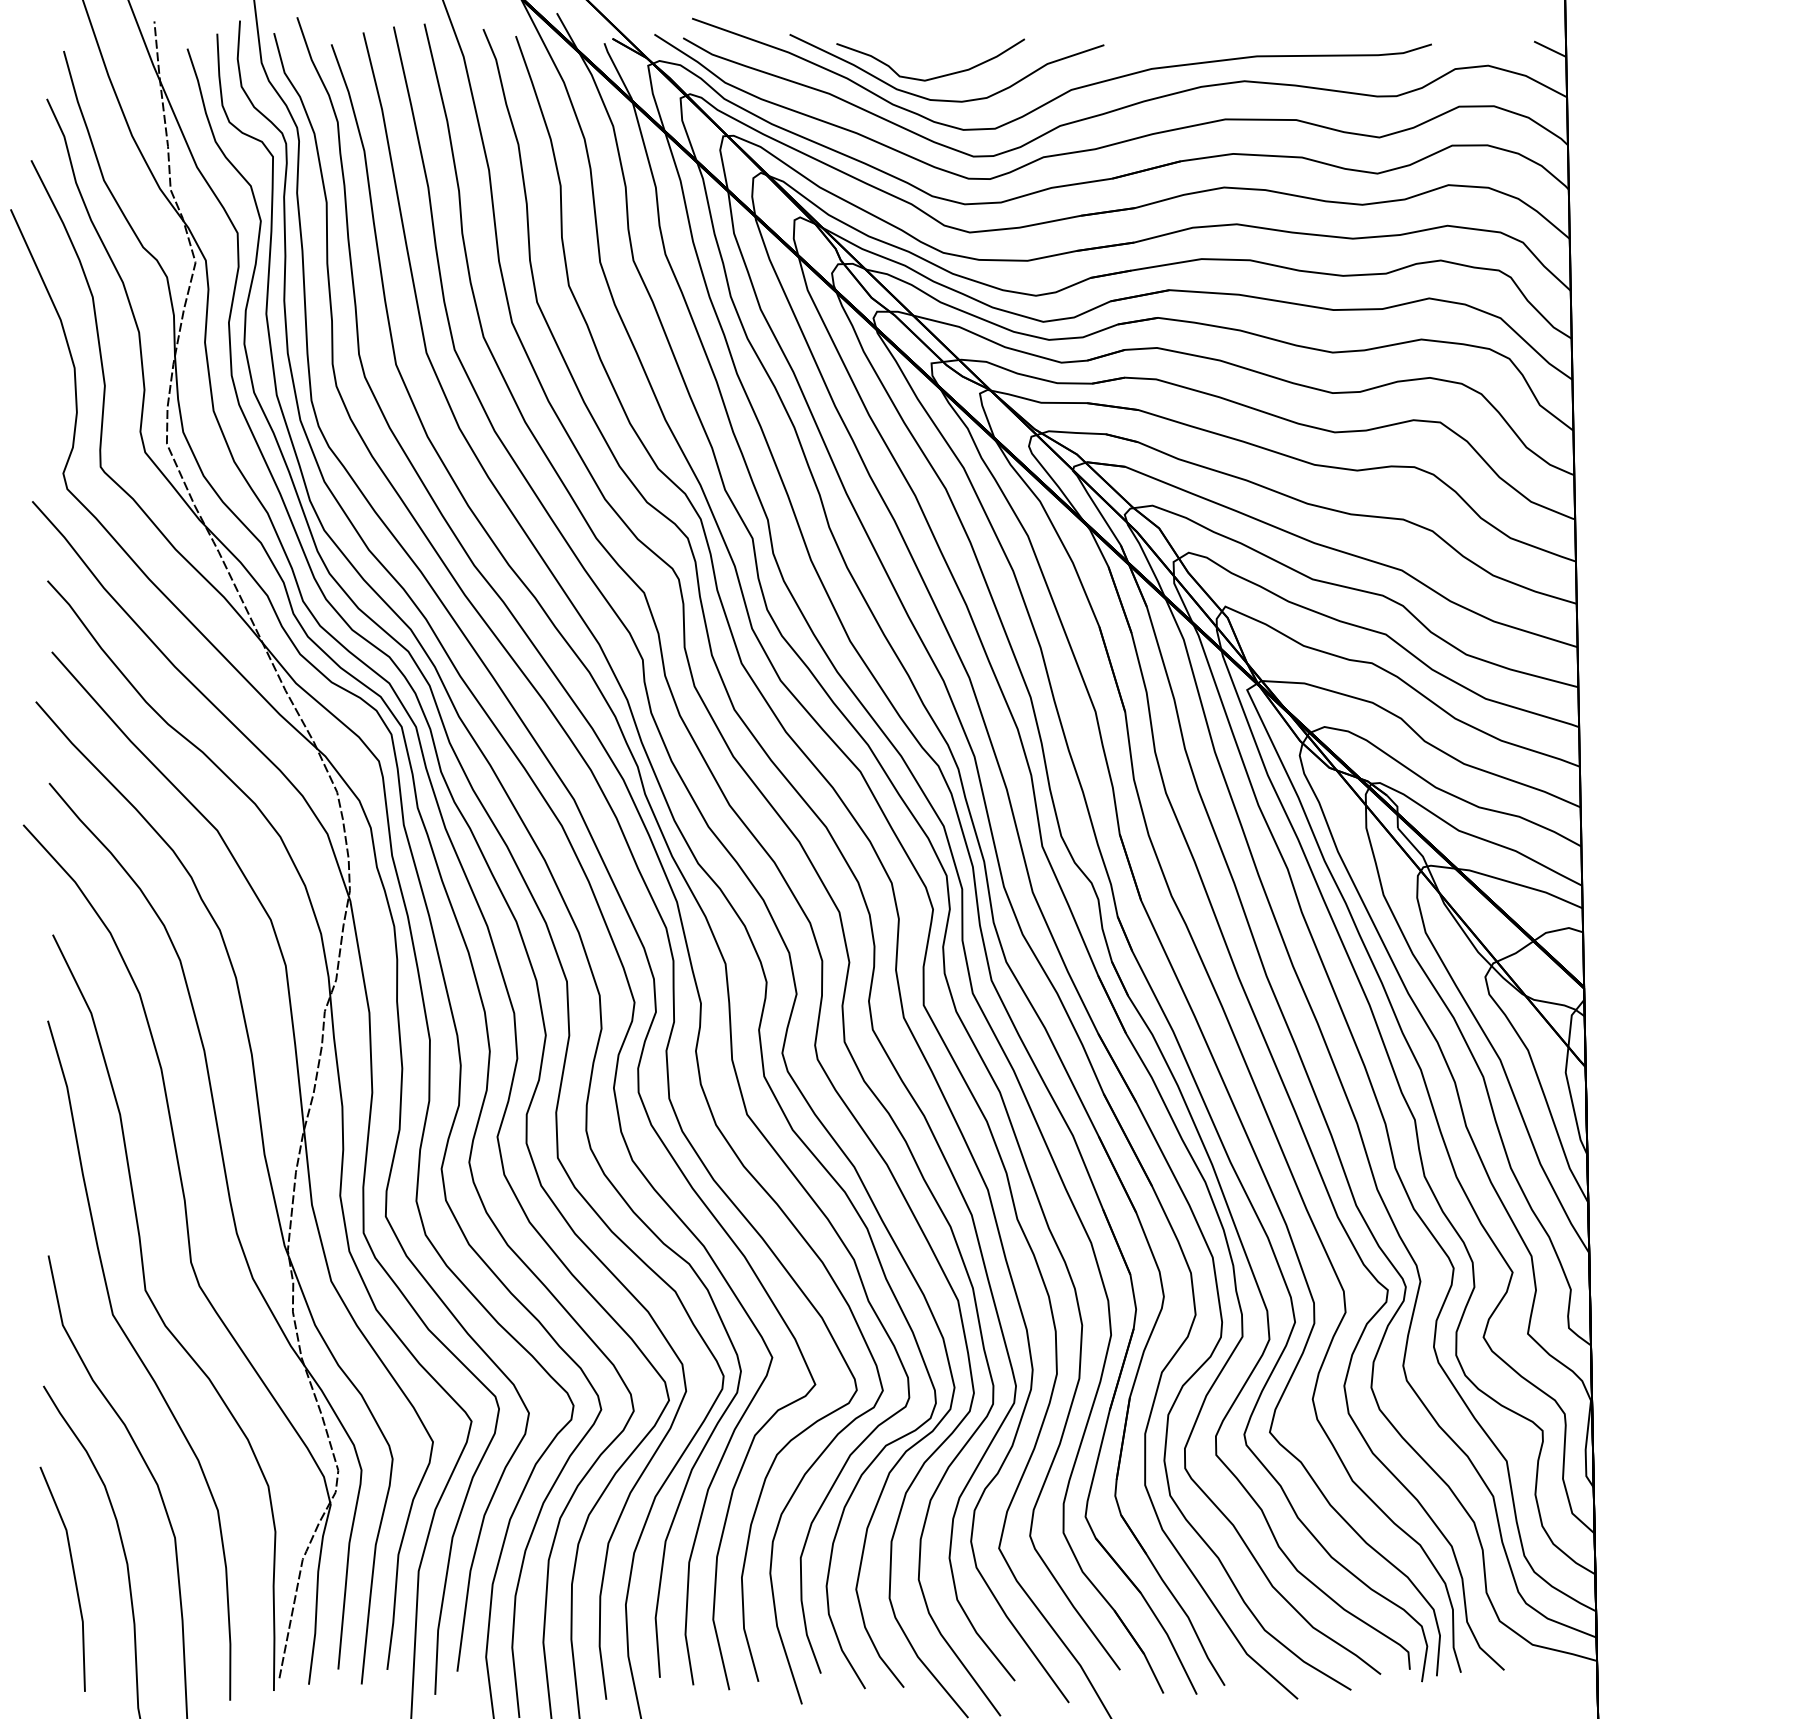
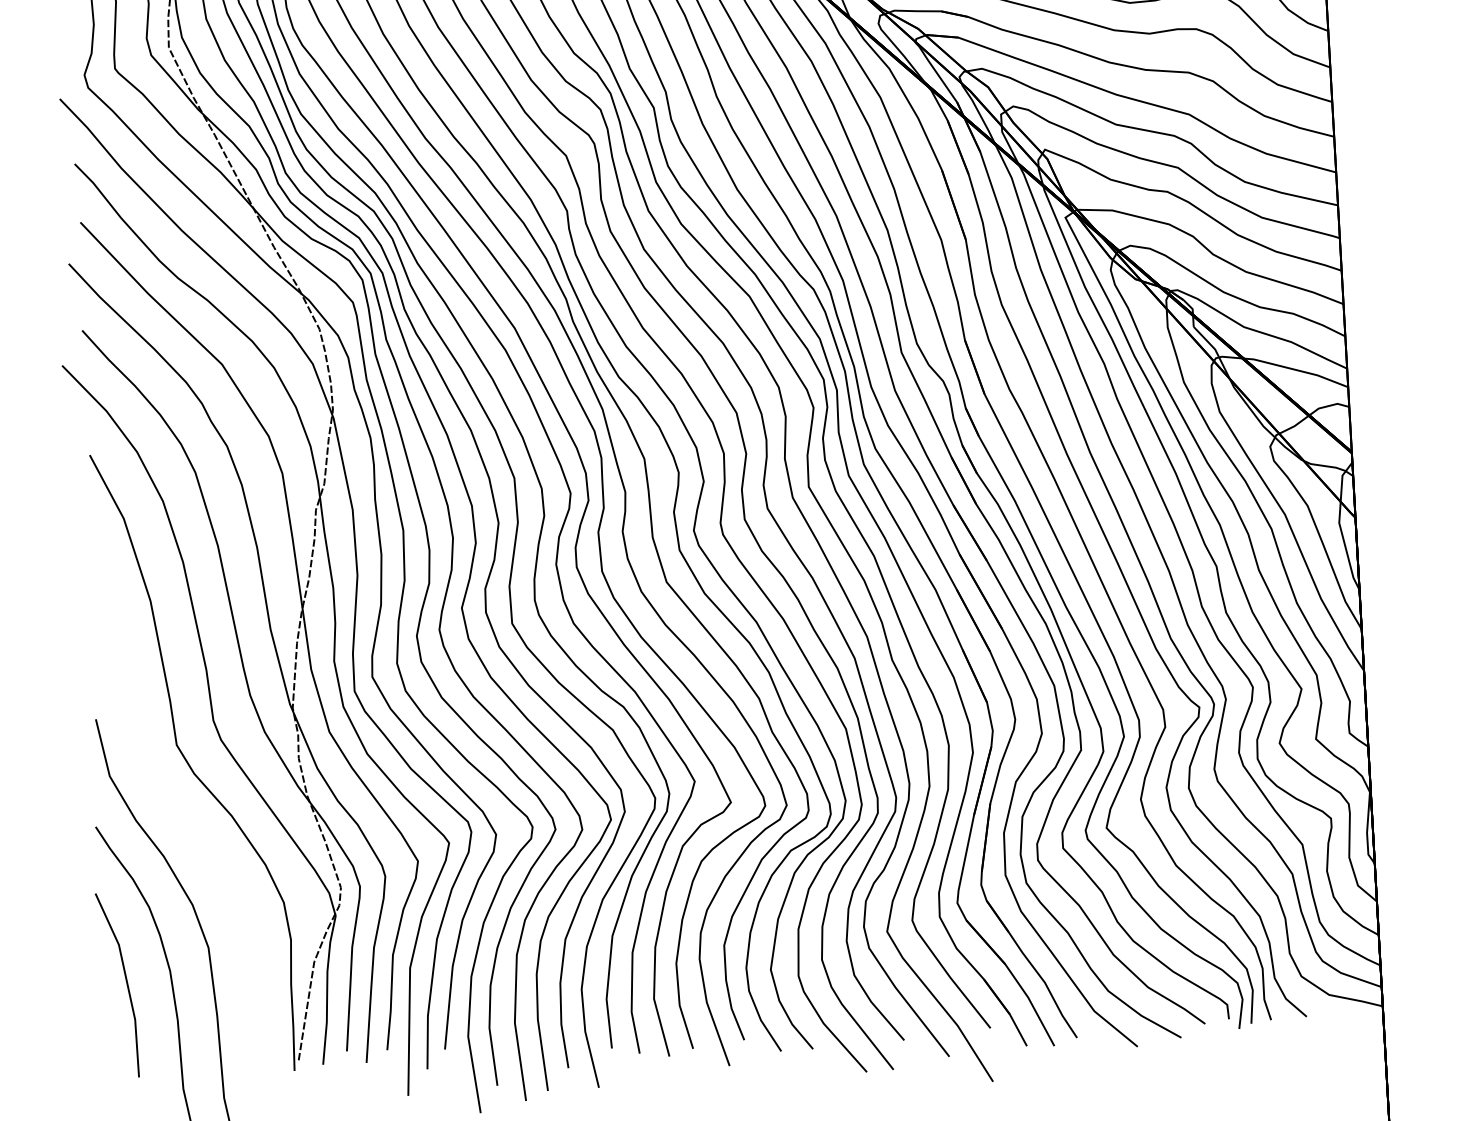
curve: (139, 1359) -> (173, 802), removed

